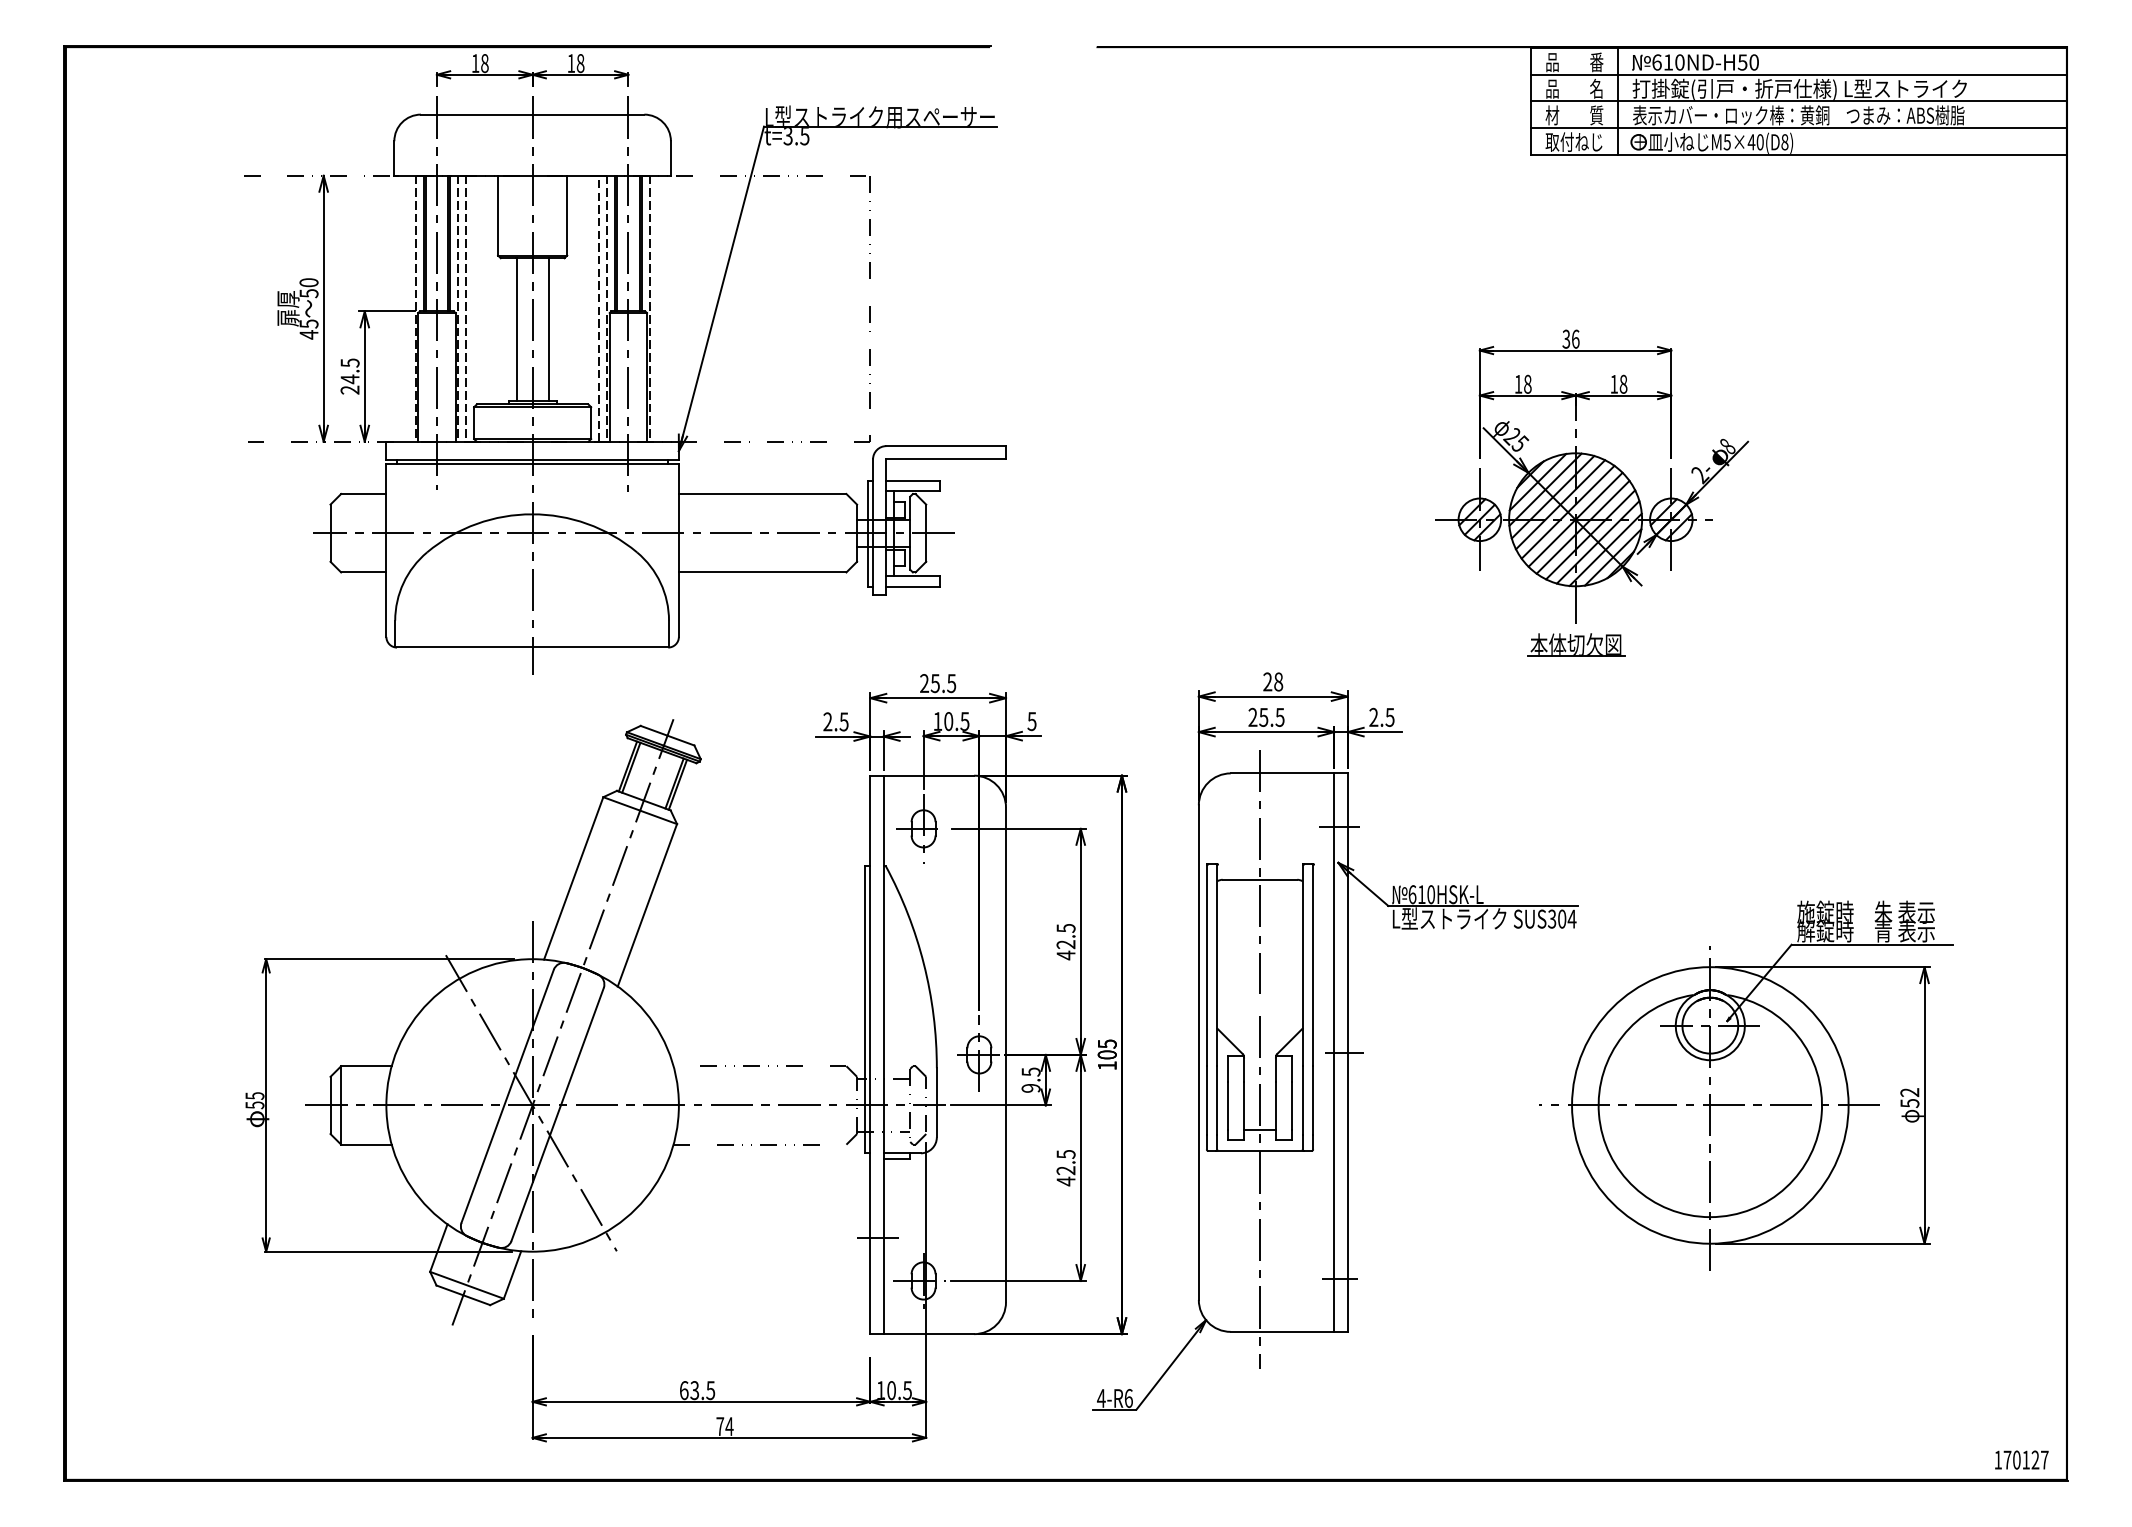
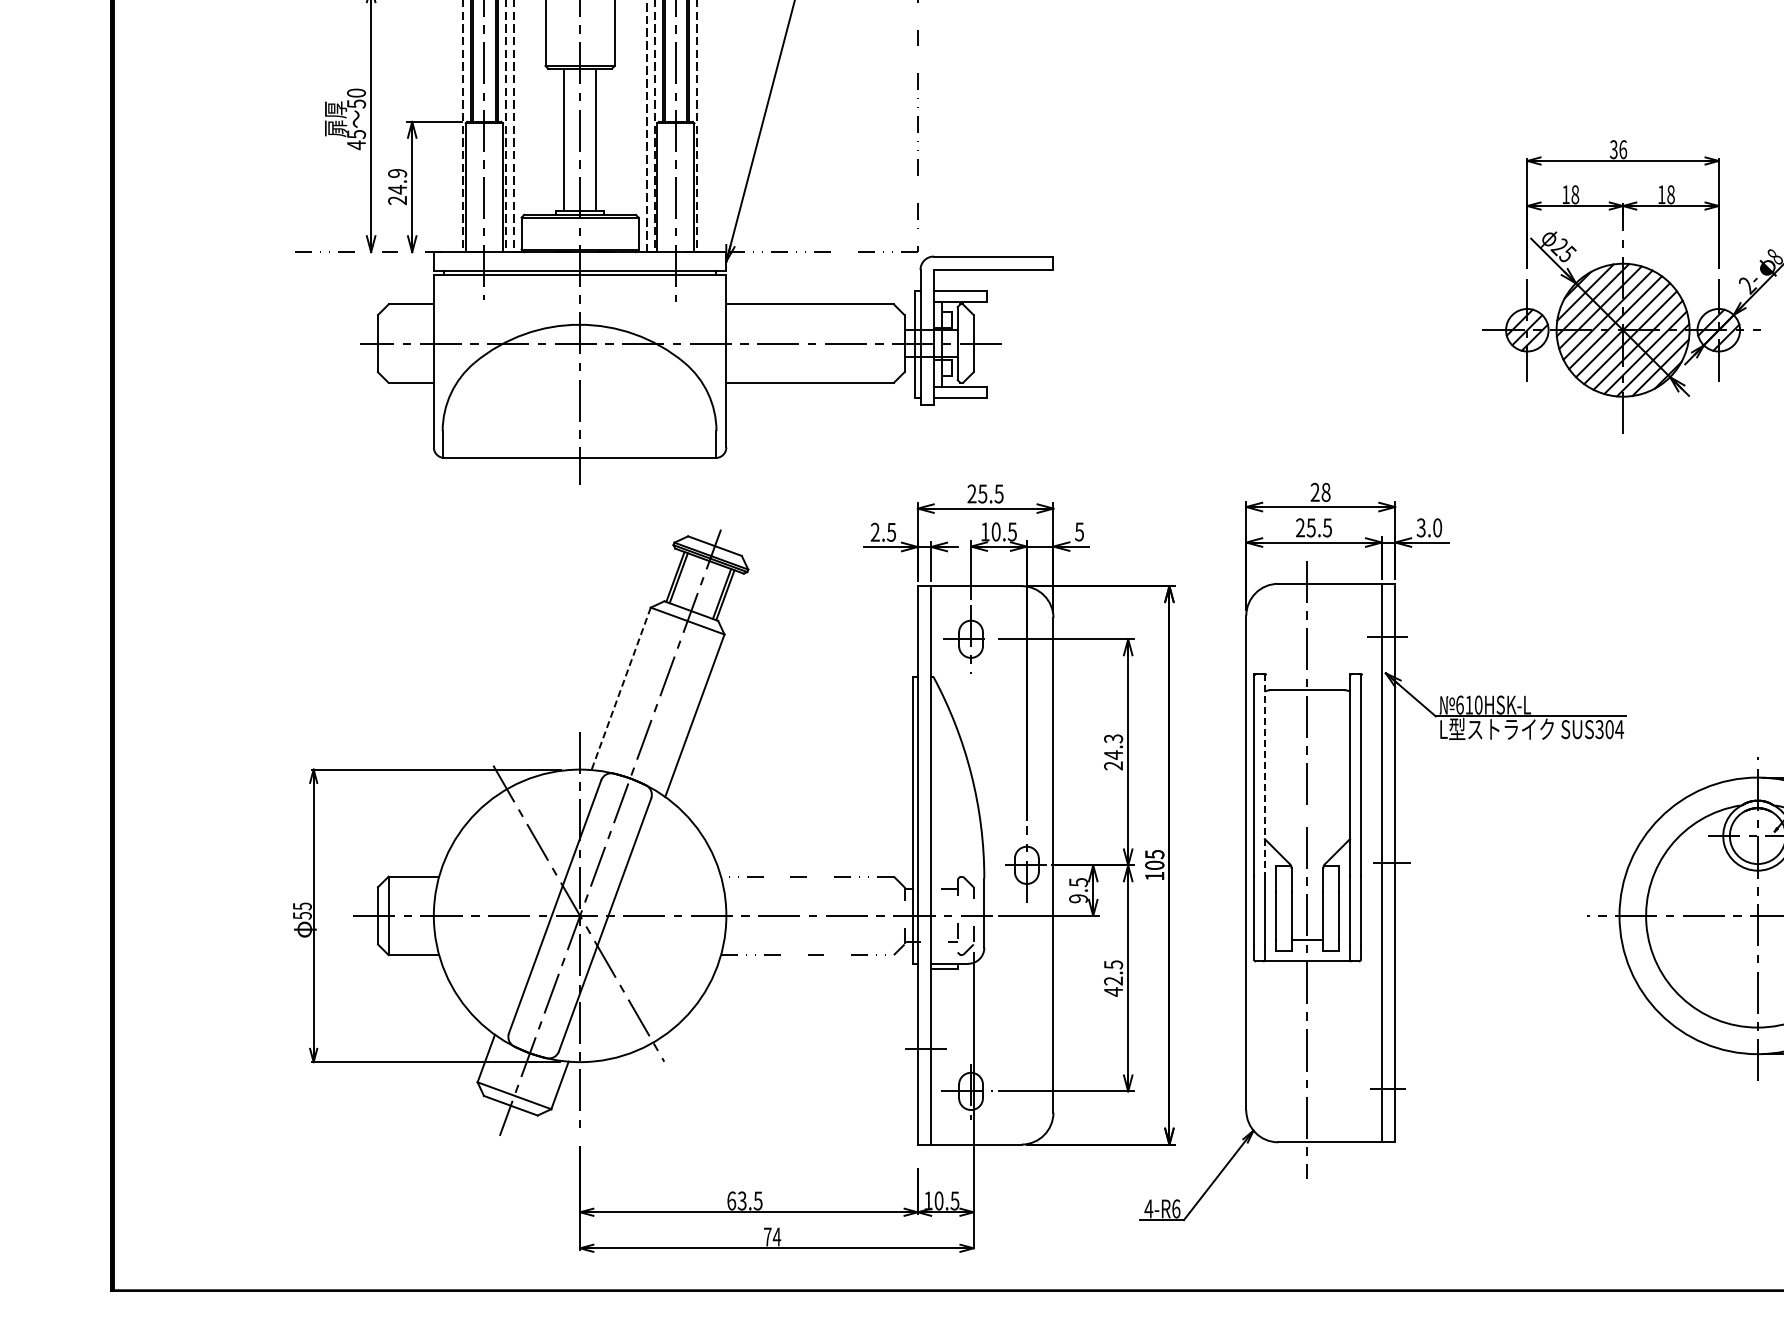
text: (349, 362) -> (396, 172), 24.5 -> 24.9
part: (1576, 644) -> (1623, 454), removed
text: (1381, 717) -> (1428, 527), 2.5 -> 3.0
line: (573, 878) -> (620, 688), solid -> dashed
text: (1065, 942) -> (1112, 752), 42.5 -> 24.3
line: (1217, 965) -> (1264, 775), solid -> dashed

